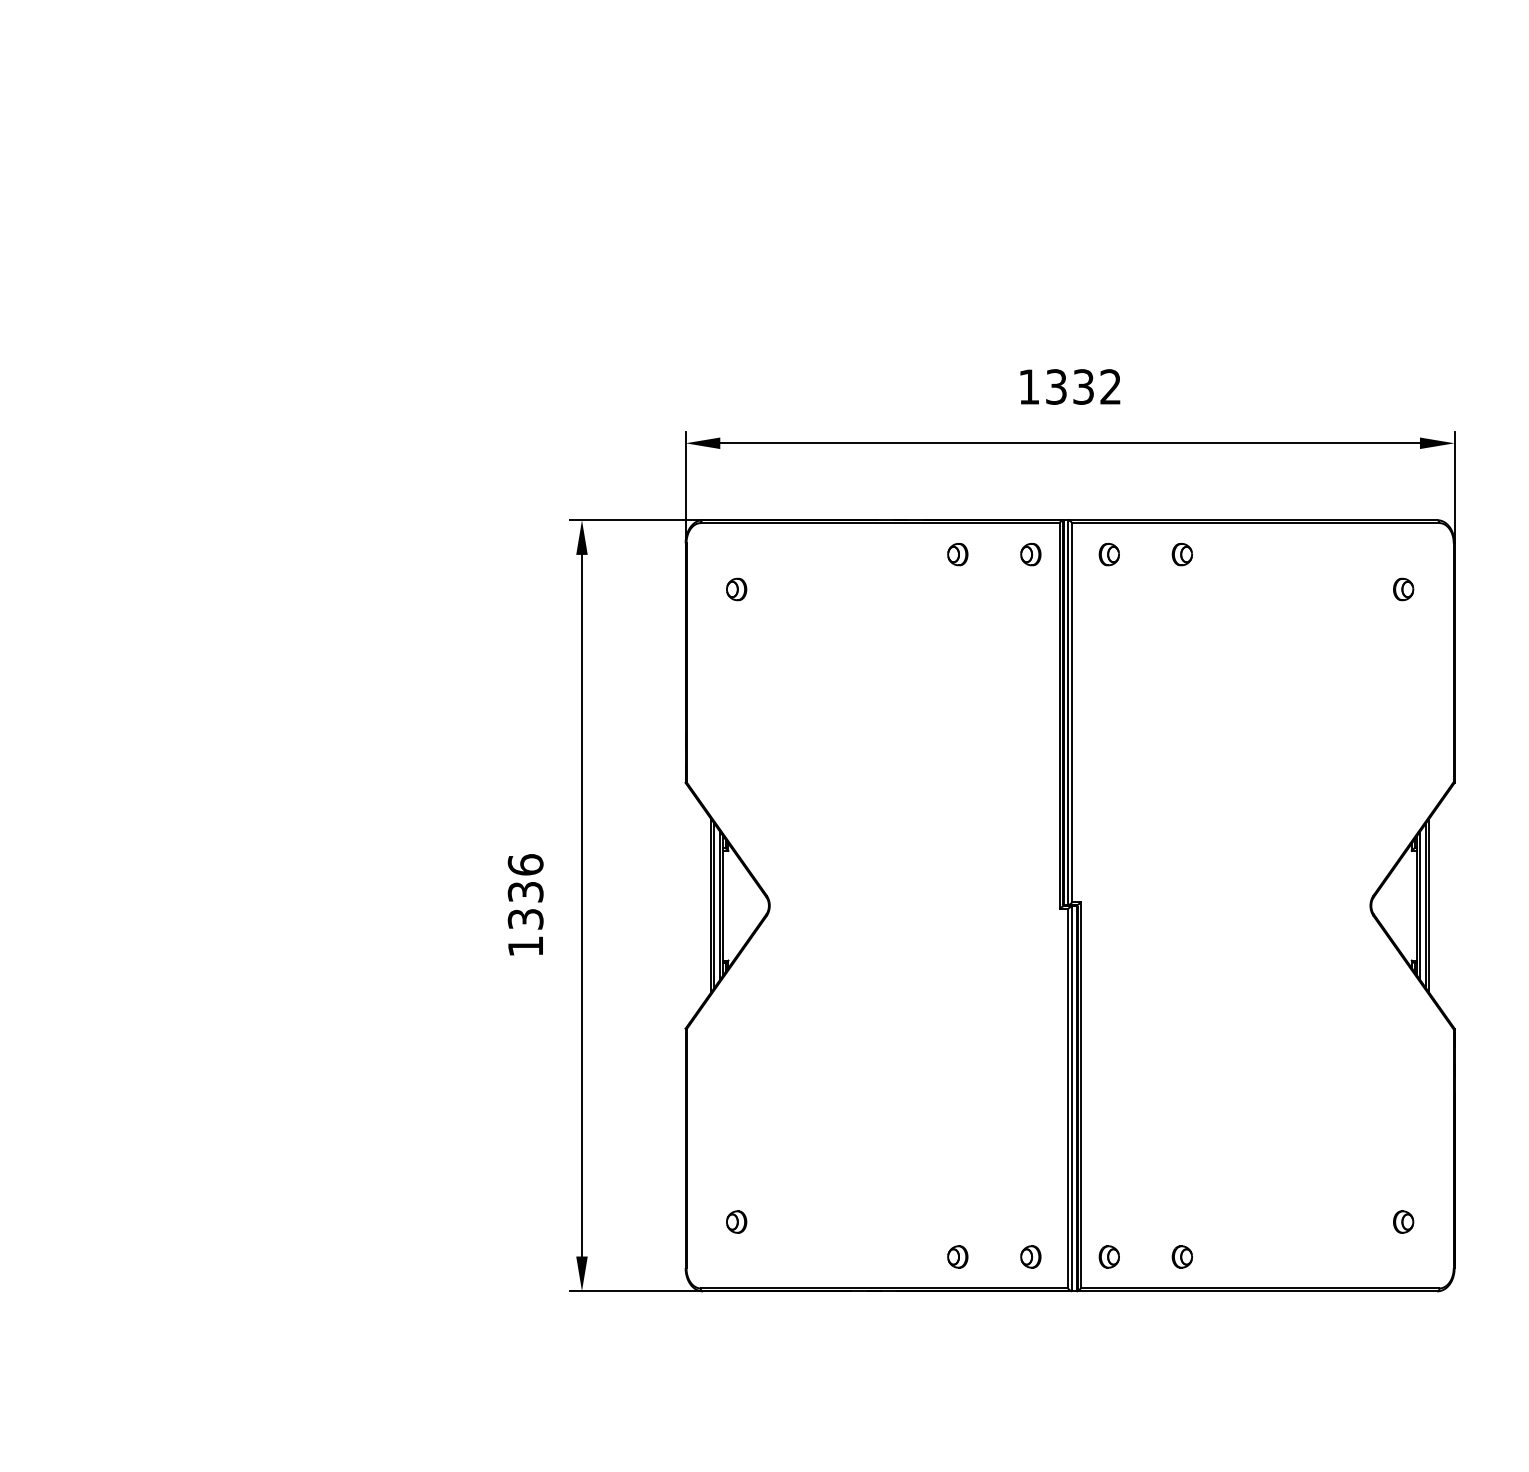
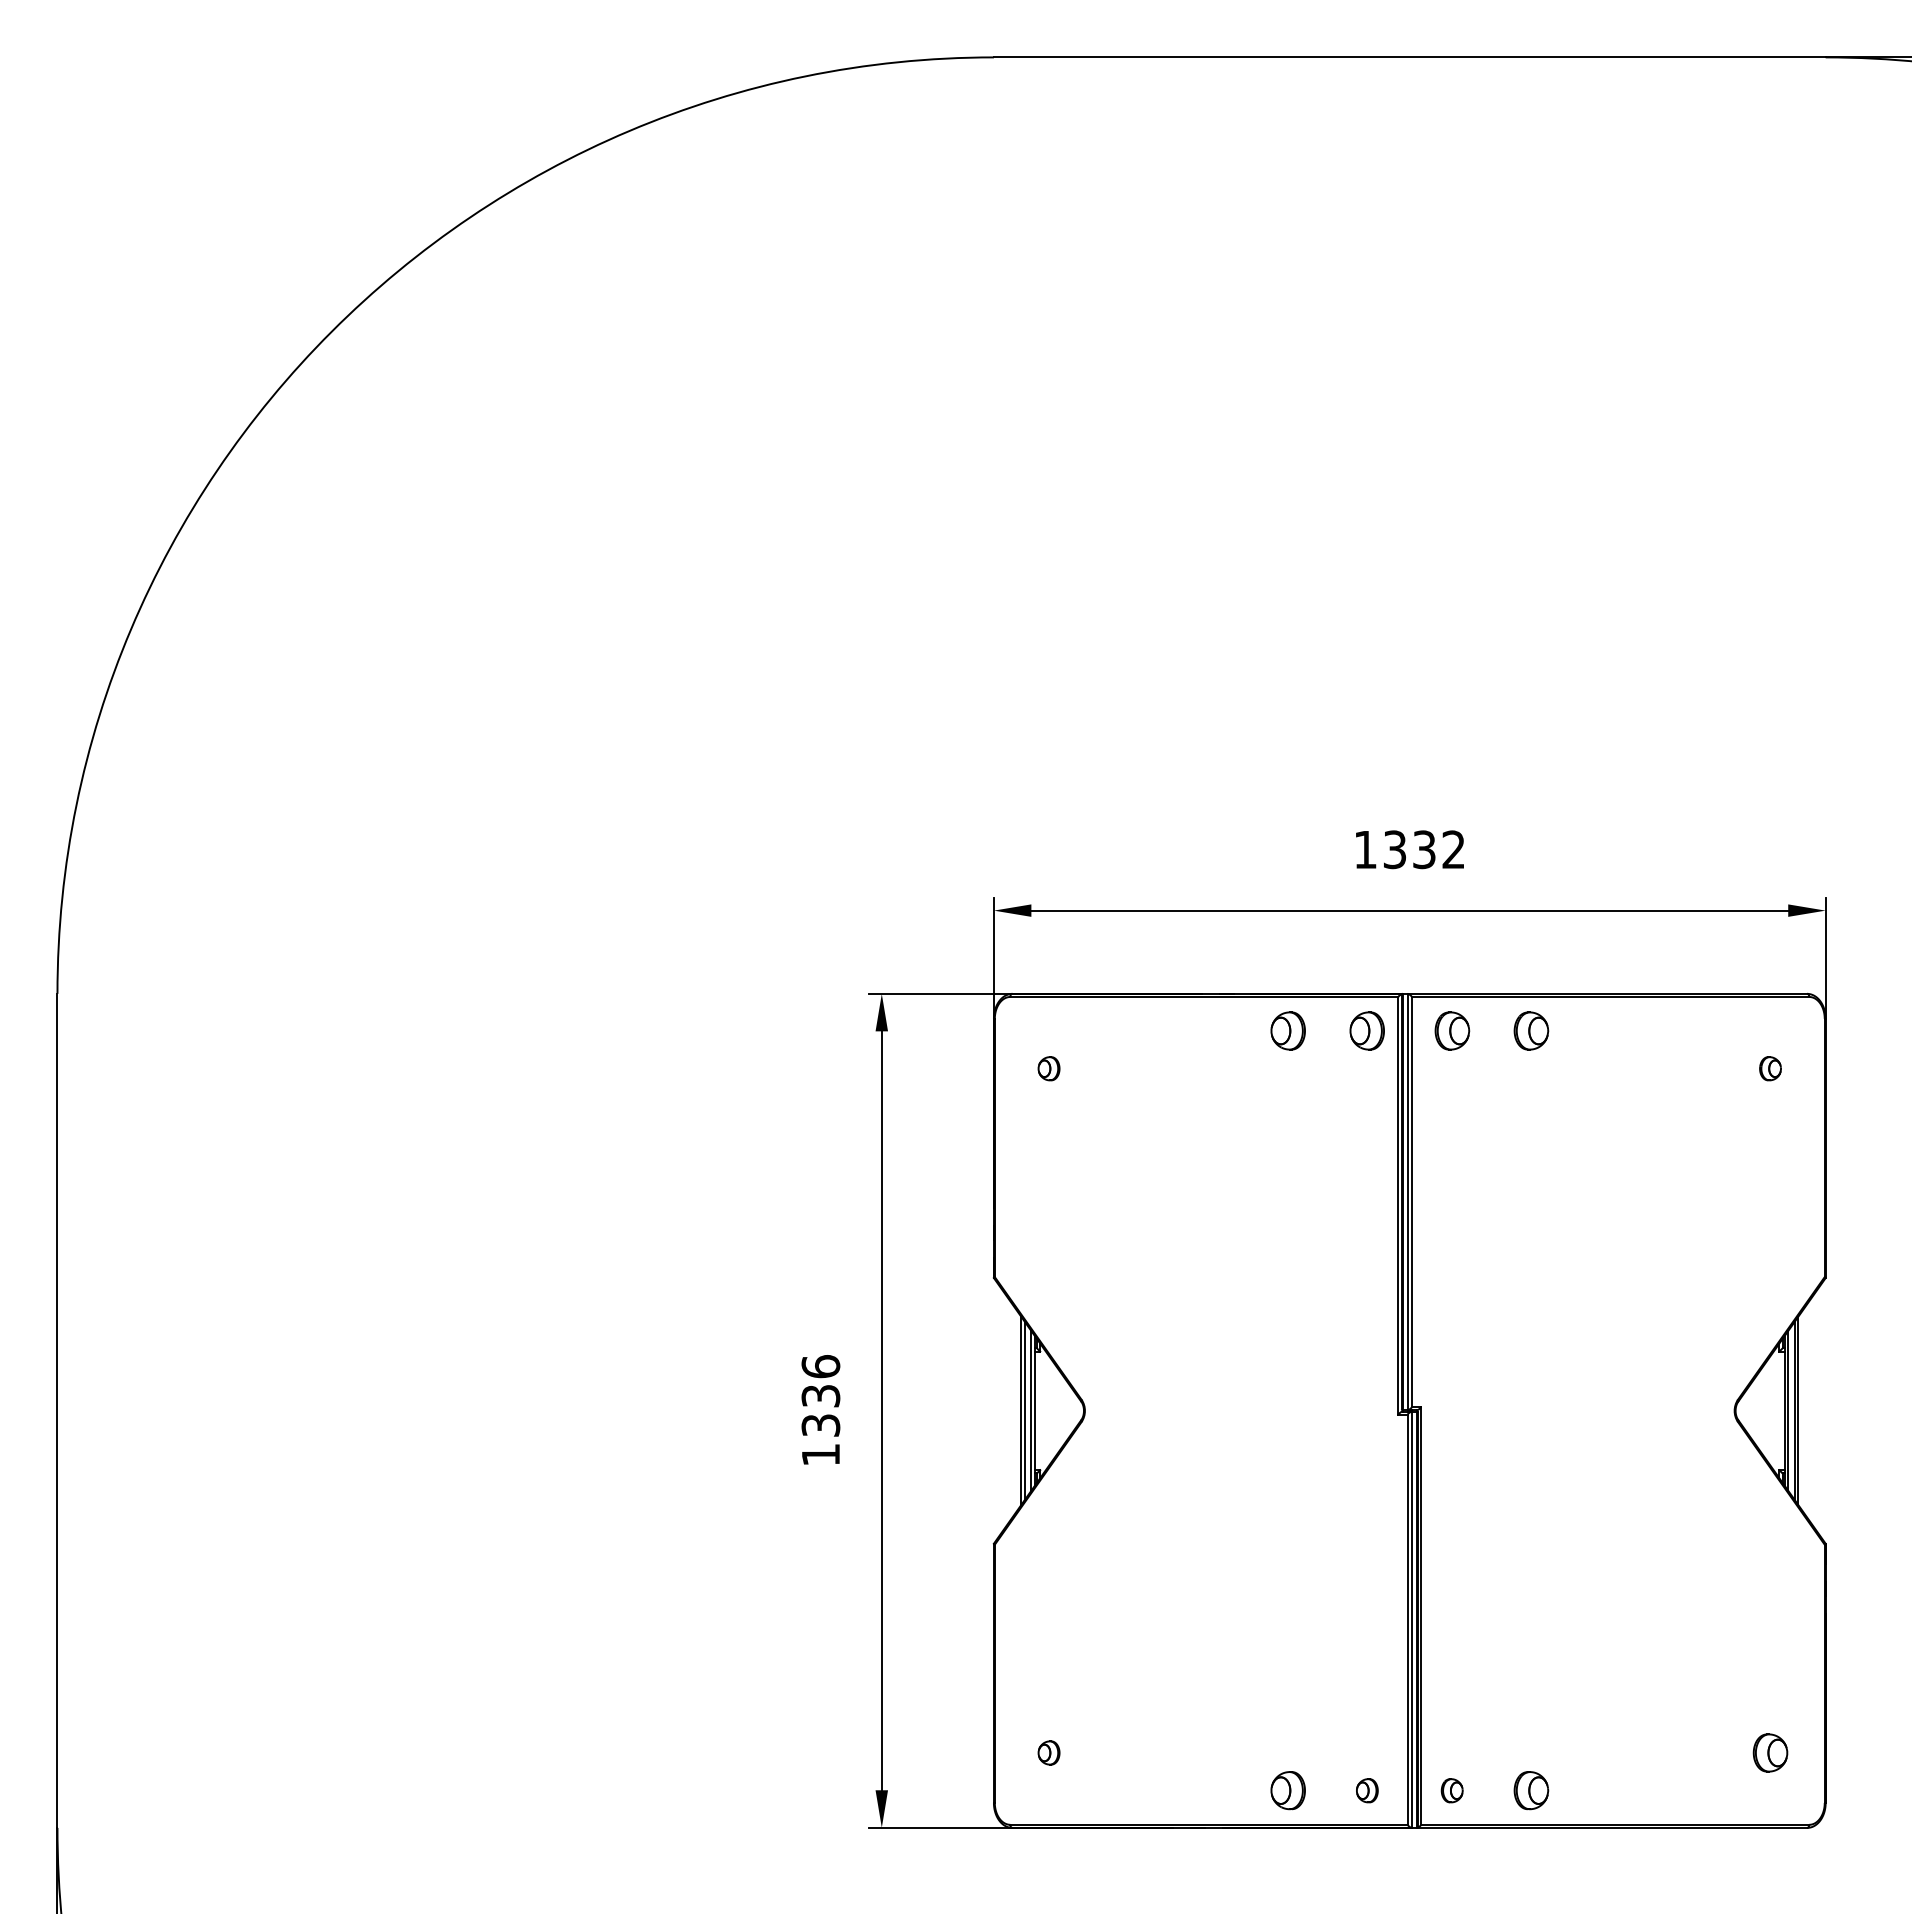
part: (957, 554) -> (1288, 1030), size x1.6
part: (1031, 554) -> (1367, 1030), size x1.6
part: (1108, 554) -> (1451, 1030), size x1.6
part: (1181, 554) -> (1530, 1030), size x1.6
part: (1403, 1221) -> (1770, 1752), size x1.6
part: (957, 1256) -> (1288, 1790), size x1.6
part: (1181, 1256) -> (1530, 1790), size x1.6

